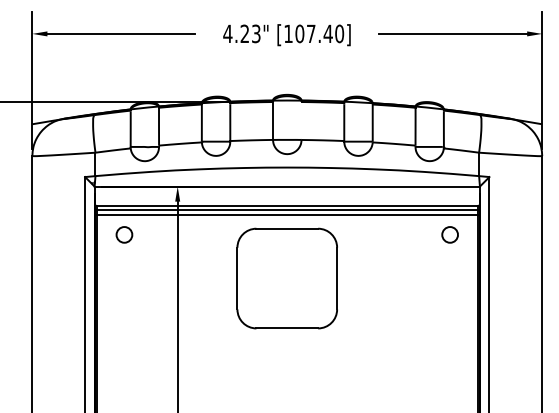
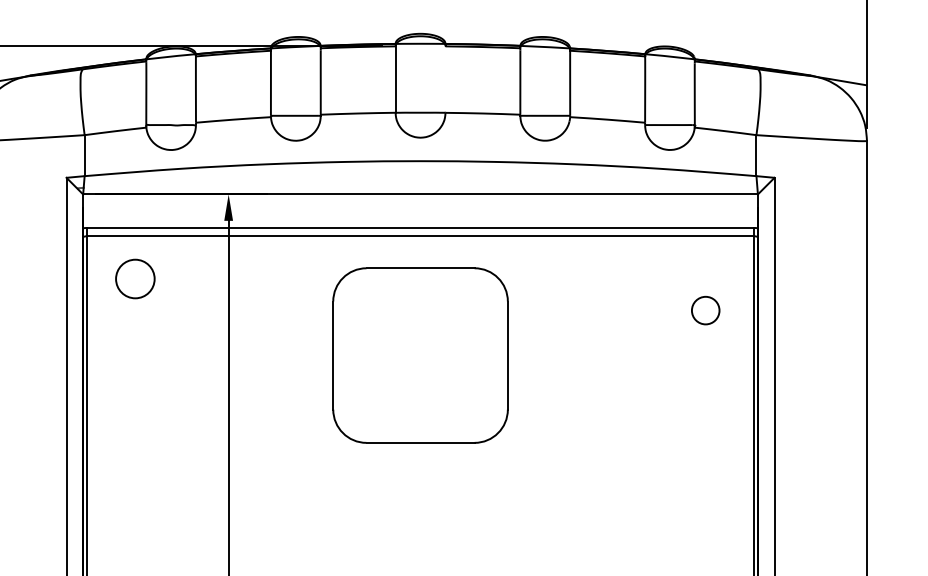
line: (286, 215) -> (419, 245), removed
circle: (124, 234) -> (135, 278), size x1.4
circle: (449, 234) -> (704, 309), moved

